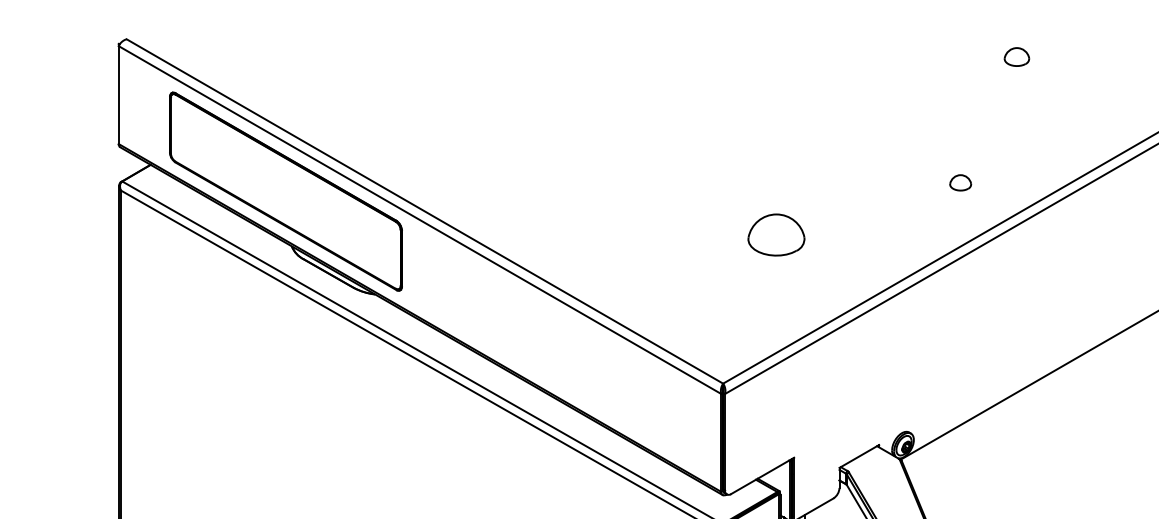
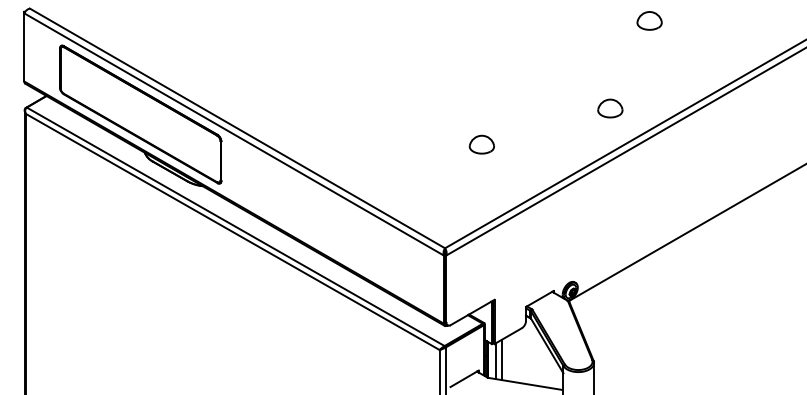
part: (1016, 56) -> (649, 20), size x1.43
part: (960, 182) -> (610, 108), size x1.67
part: (775, 234) -> (481, 144), size x0.62

